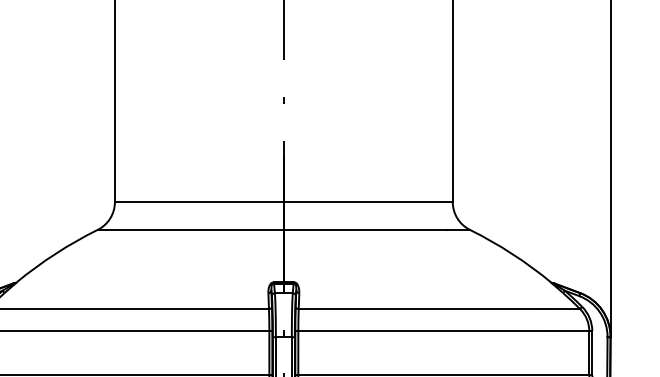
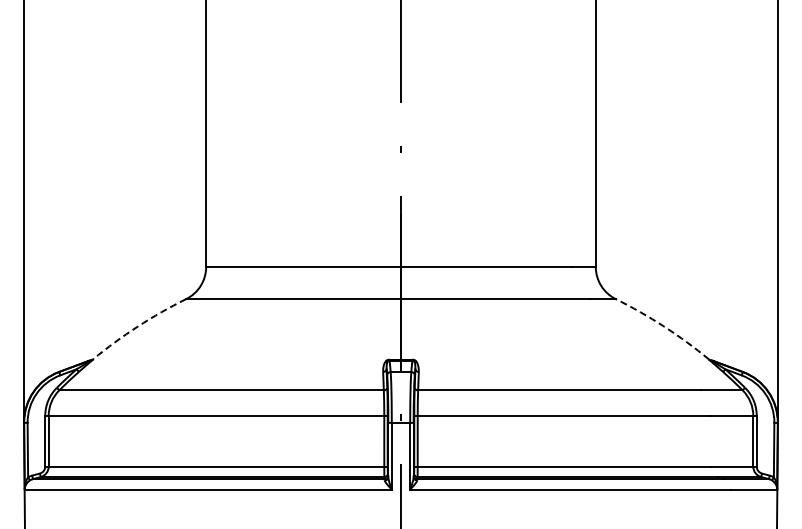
arc: (55, 253) -> (137, 326), solid -> dashed
arc: (512, 253) -> (664, 326), solid -> dashed

